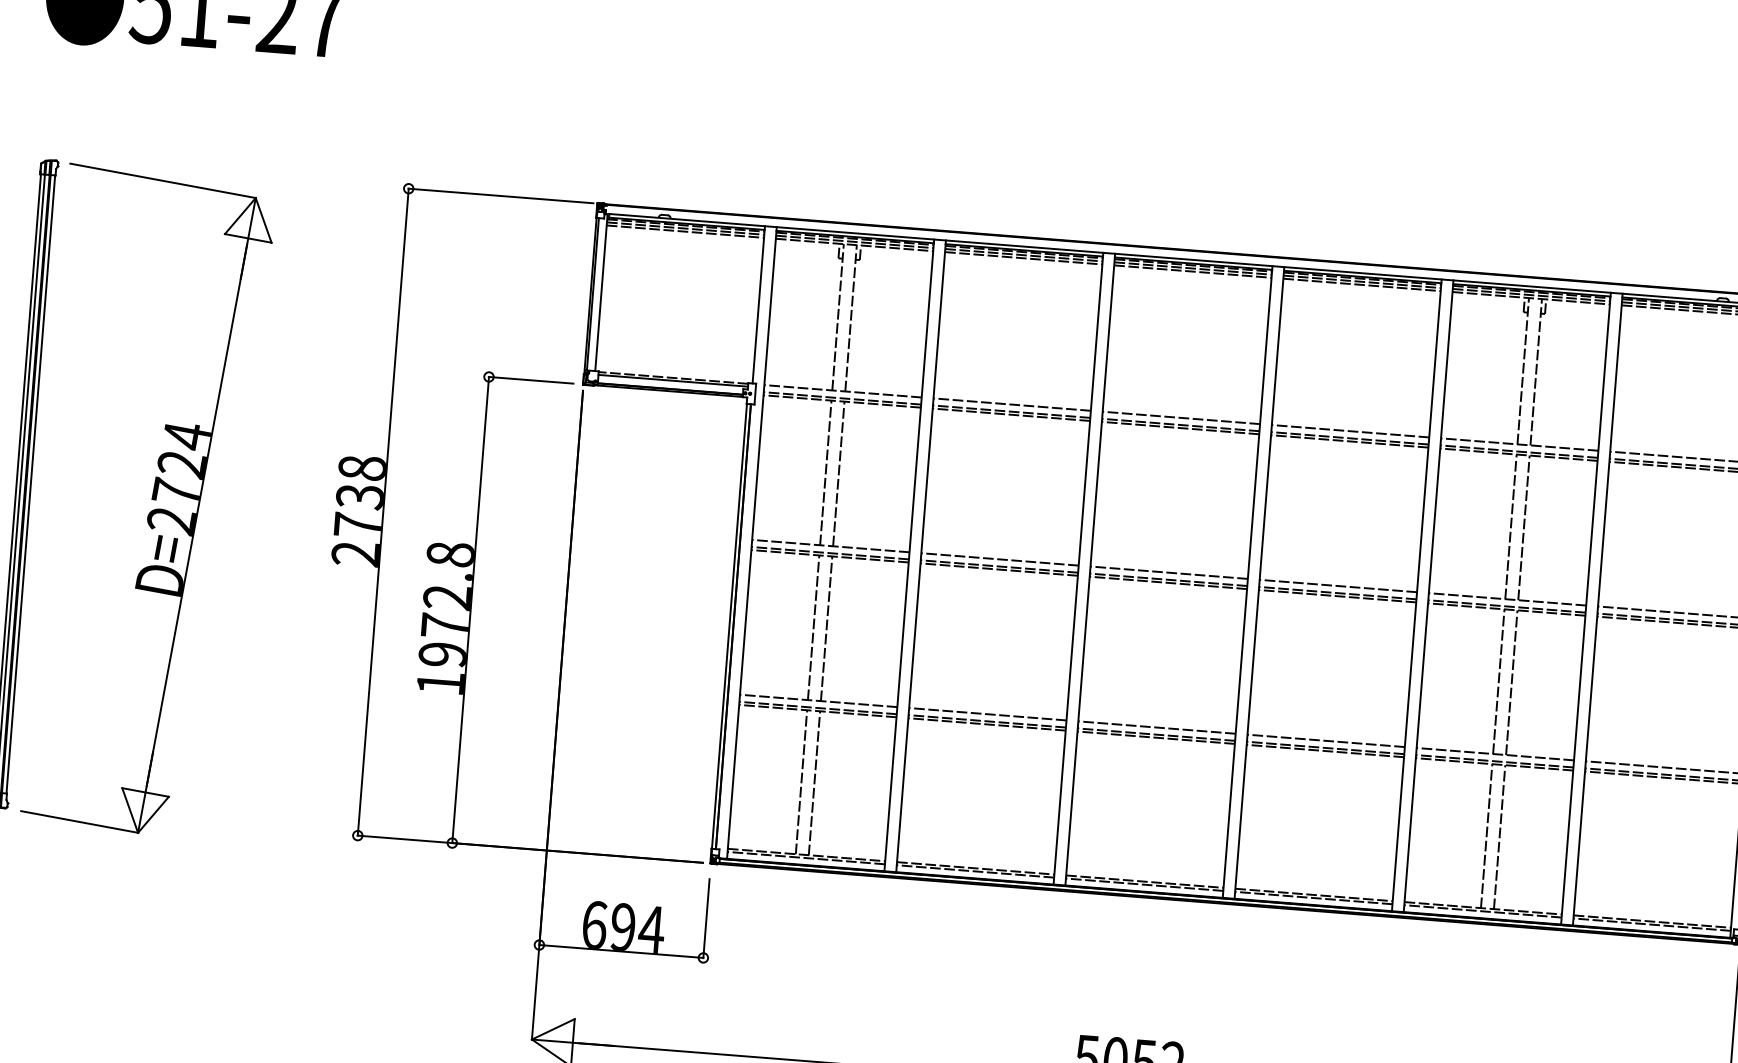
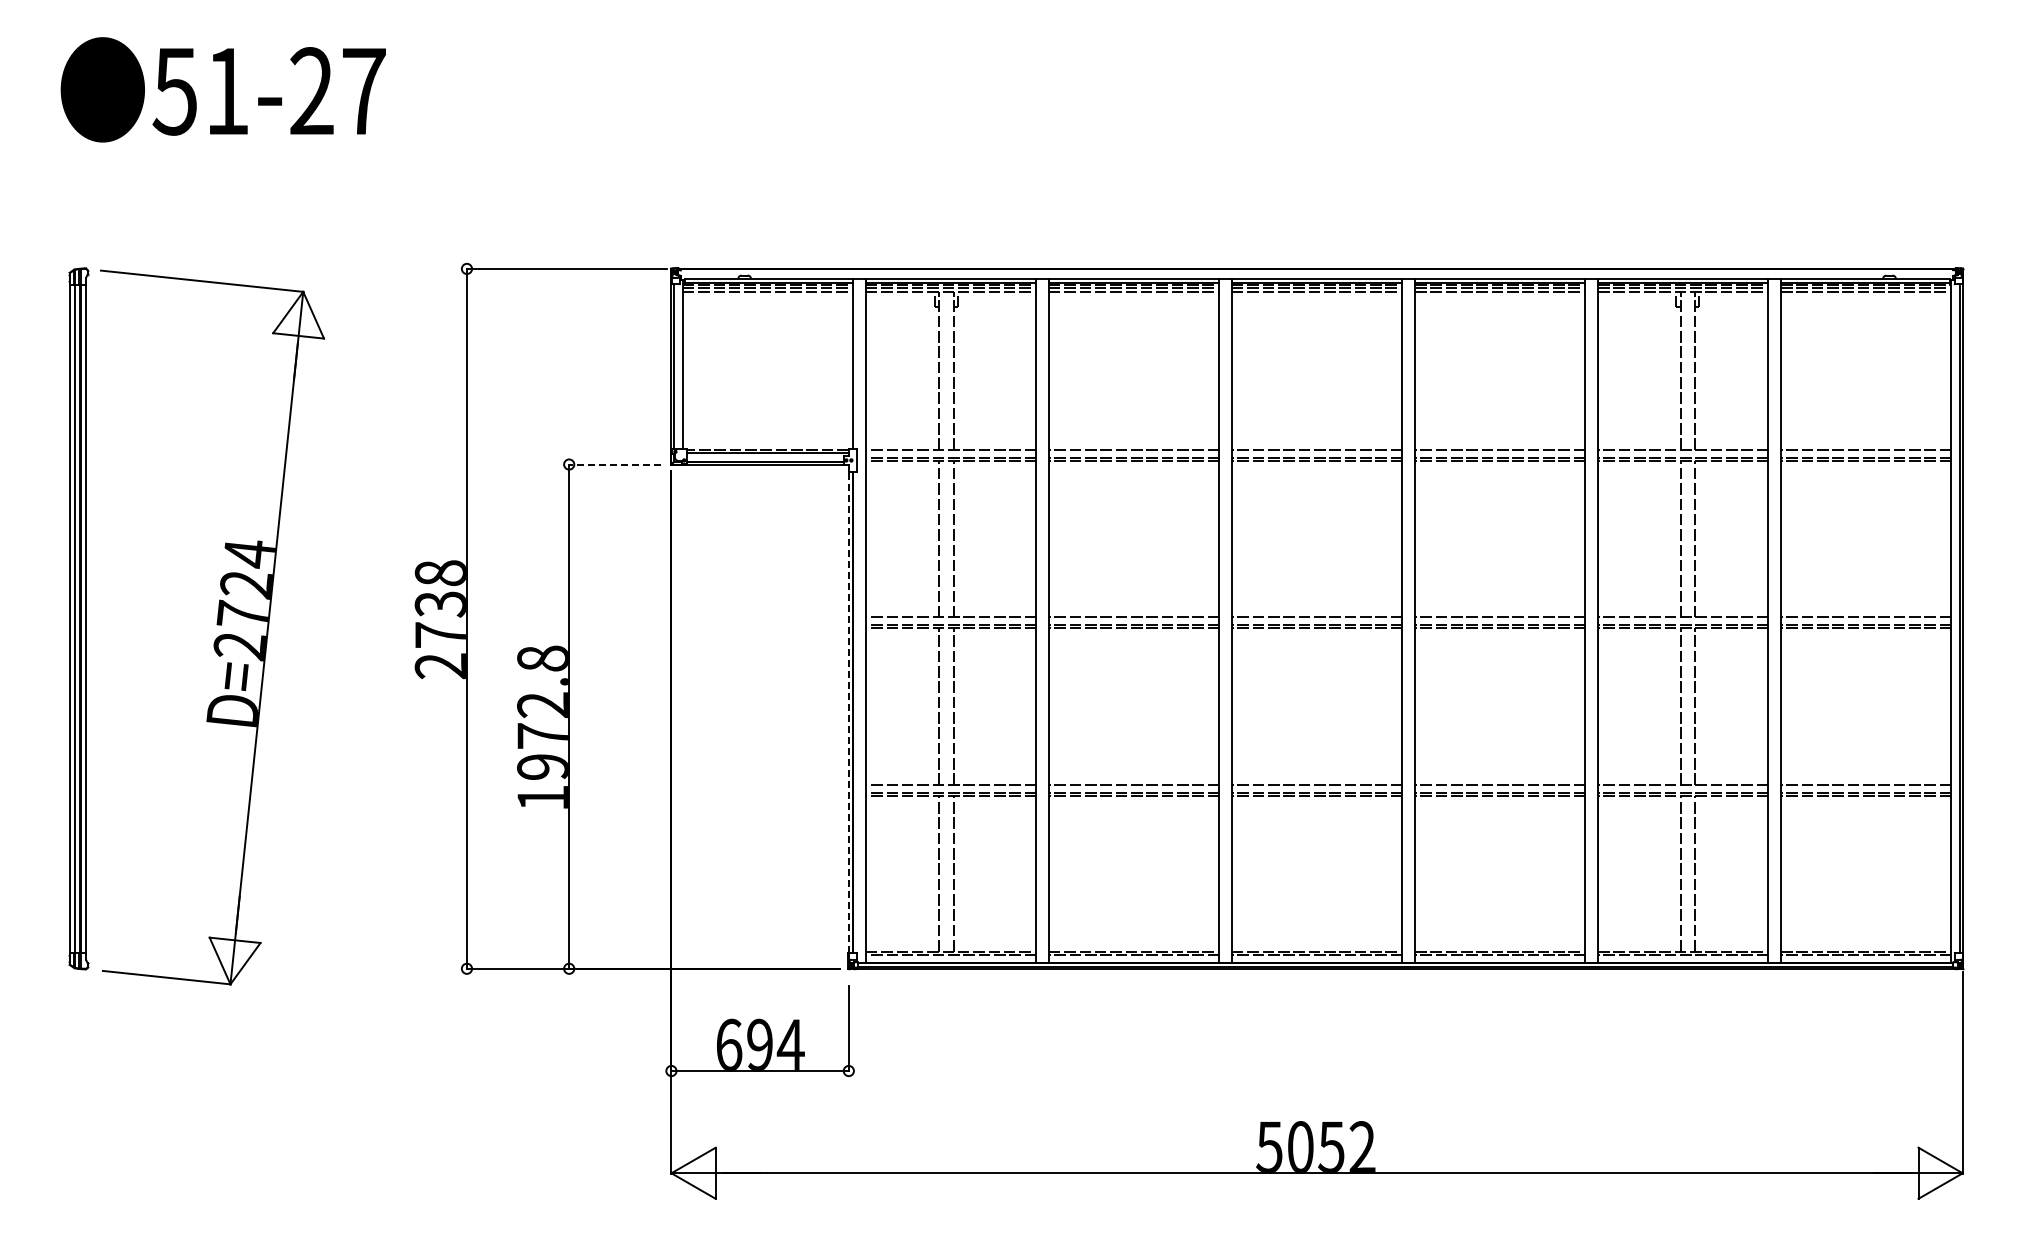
line: (530, 380) -> (614, 464), solid -> dashed
line: (729, 626) -> (848, 712), solid -> dashed

